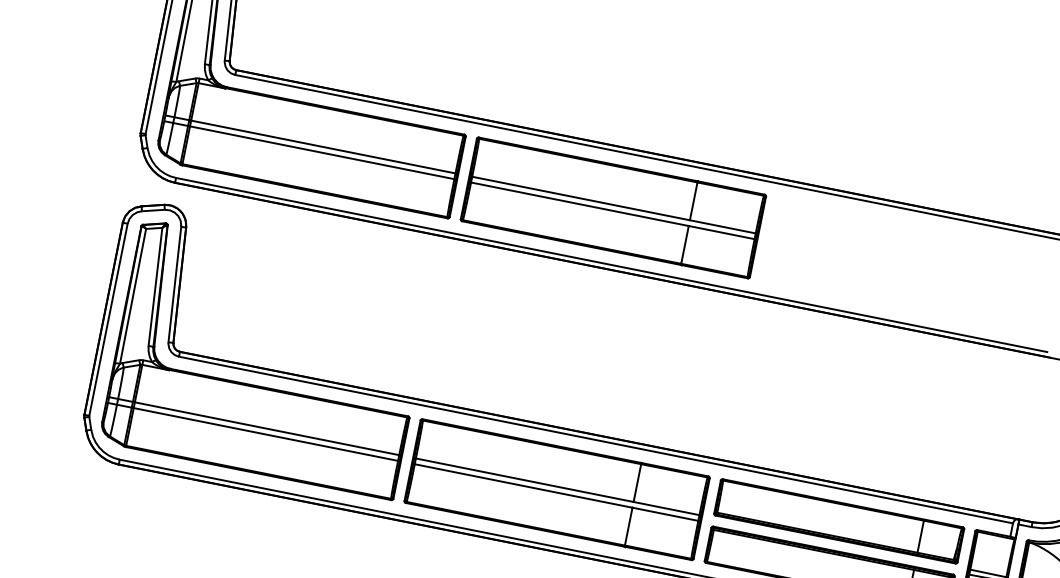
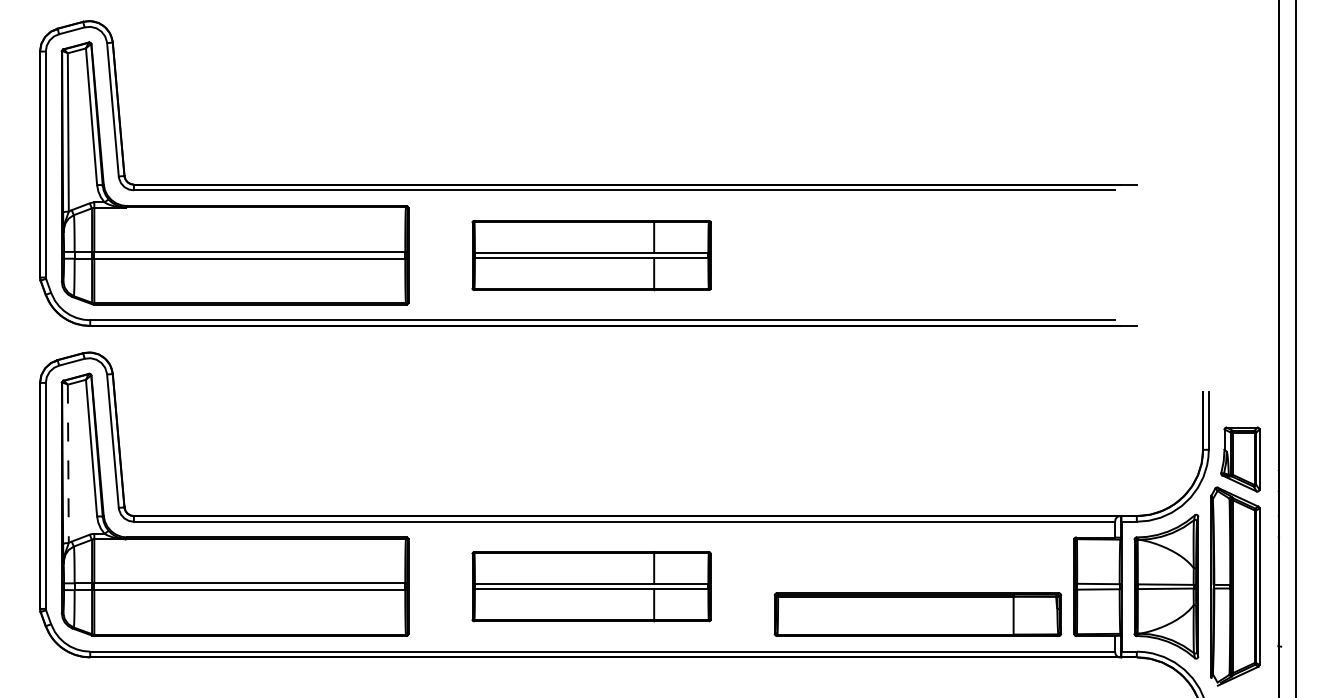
part: (613, 208) -> (591, 255), size x0.7
line: (133, 296) -> (68, 464), solid -> dashed
part: (556, 489) -> (591, 586), size x0.7
part: (838, 521) -> (917, 558), removed

